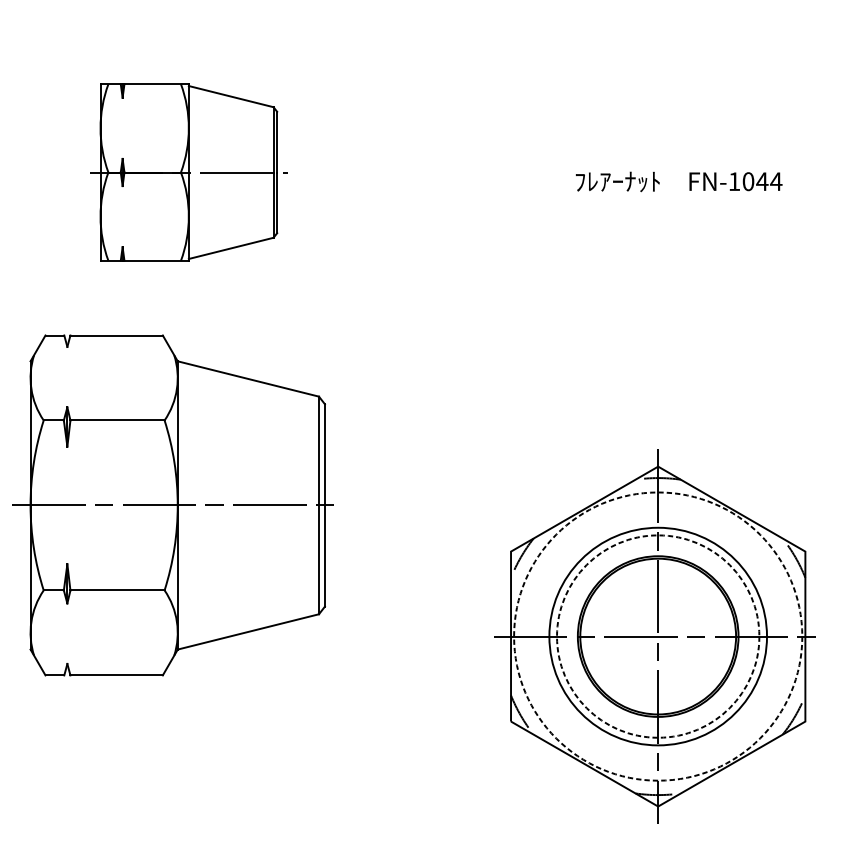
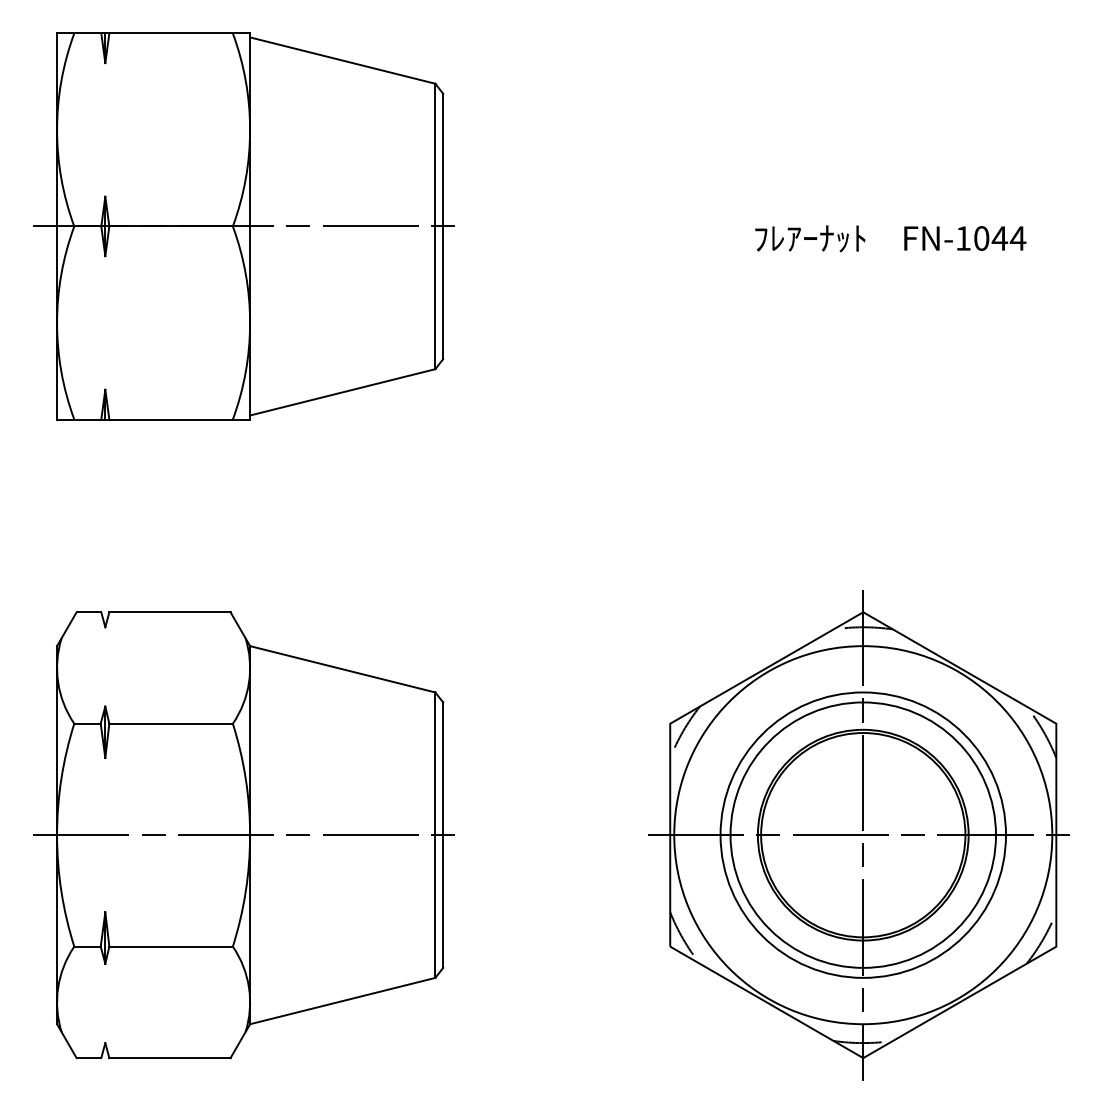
part: (185, 172) -> (243, 226), size x1.67
part: (172, 505) -> (243, 835), moved
circle: (658, 636) -> (863, 834), dashed -> solid
circle: (658, 636) -> (863, 835), dashed -> solid

